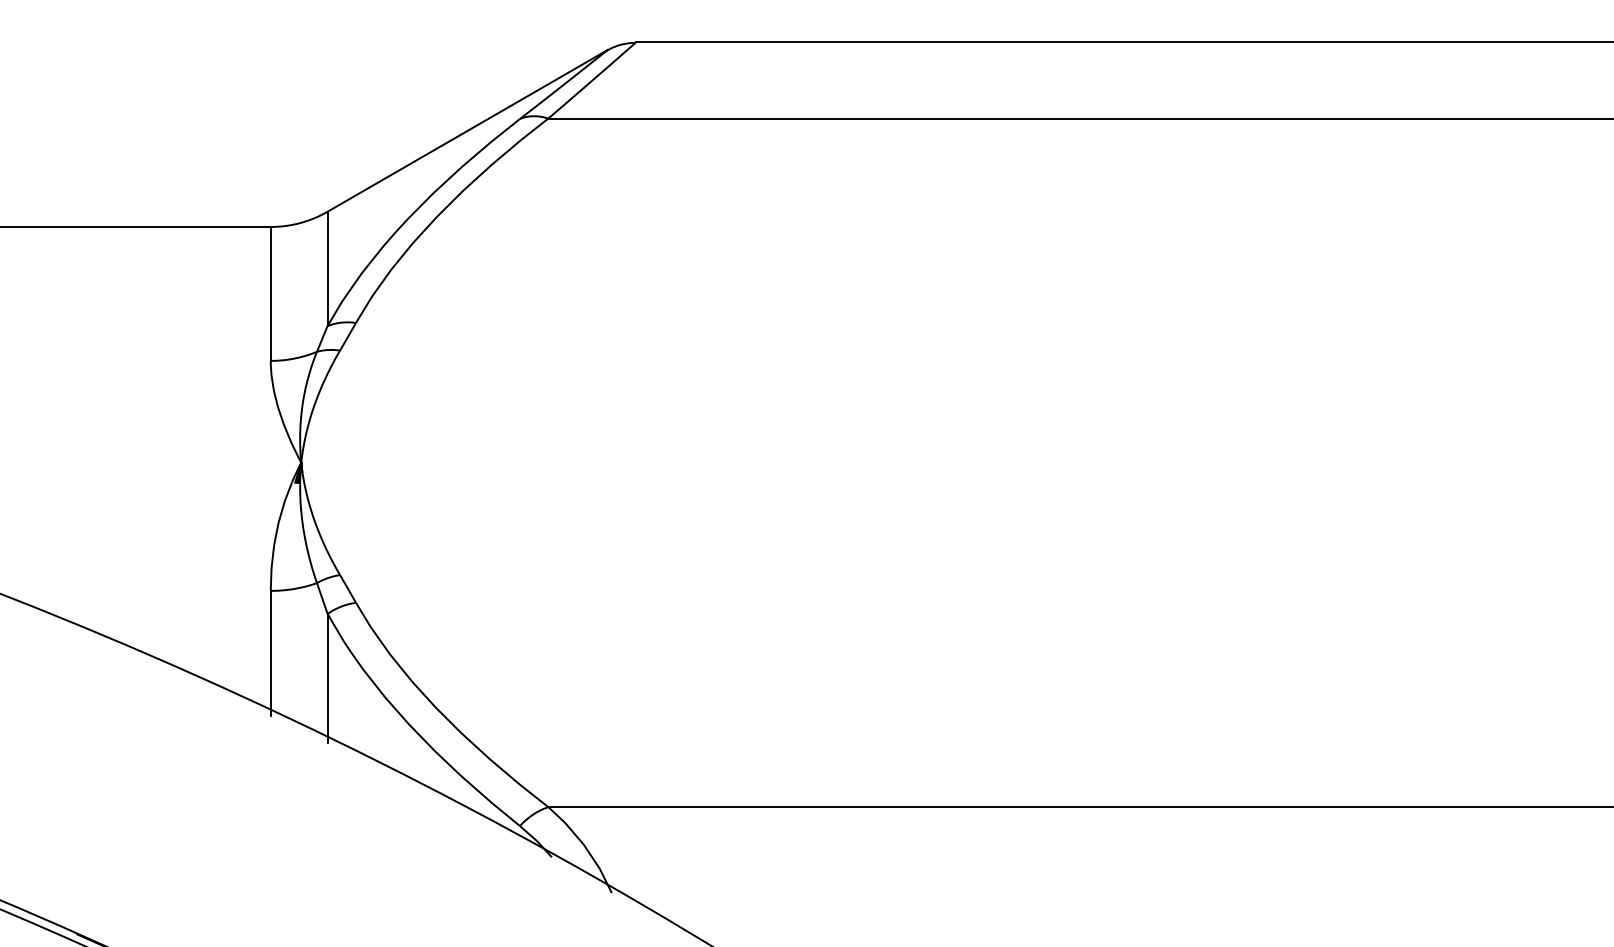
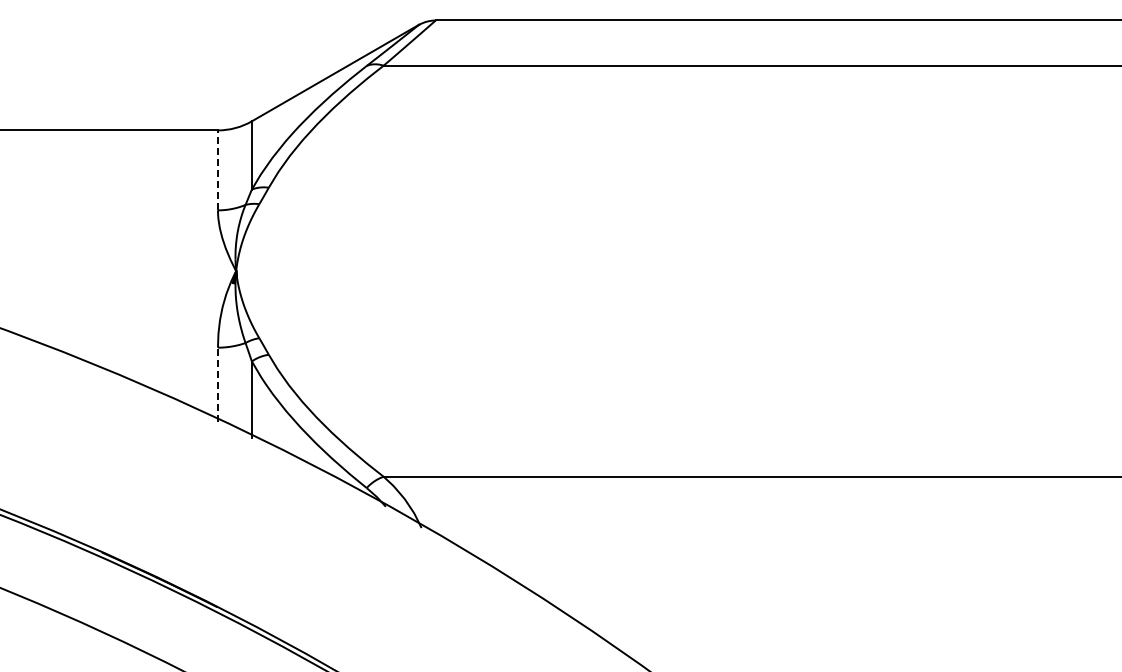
line: (269, 294) -> (217, 170), solid -> dashed
line: (269, 652) -> (217, 384), solid -> dashed

